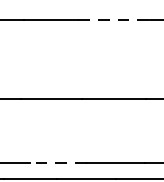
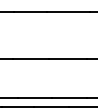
line: (114, 20) -> (68, 12), dashed -> solid
line: (57, 162) -> (34, 97), dashed -> solid

